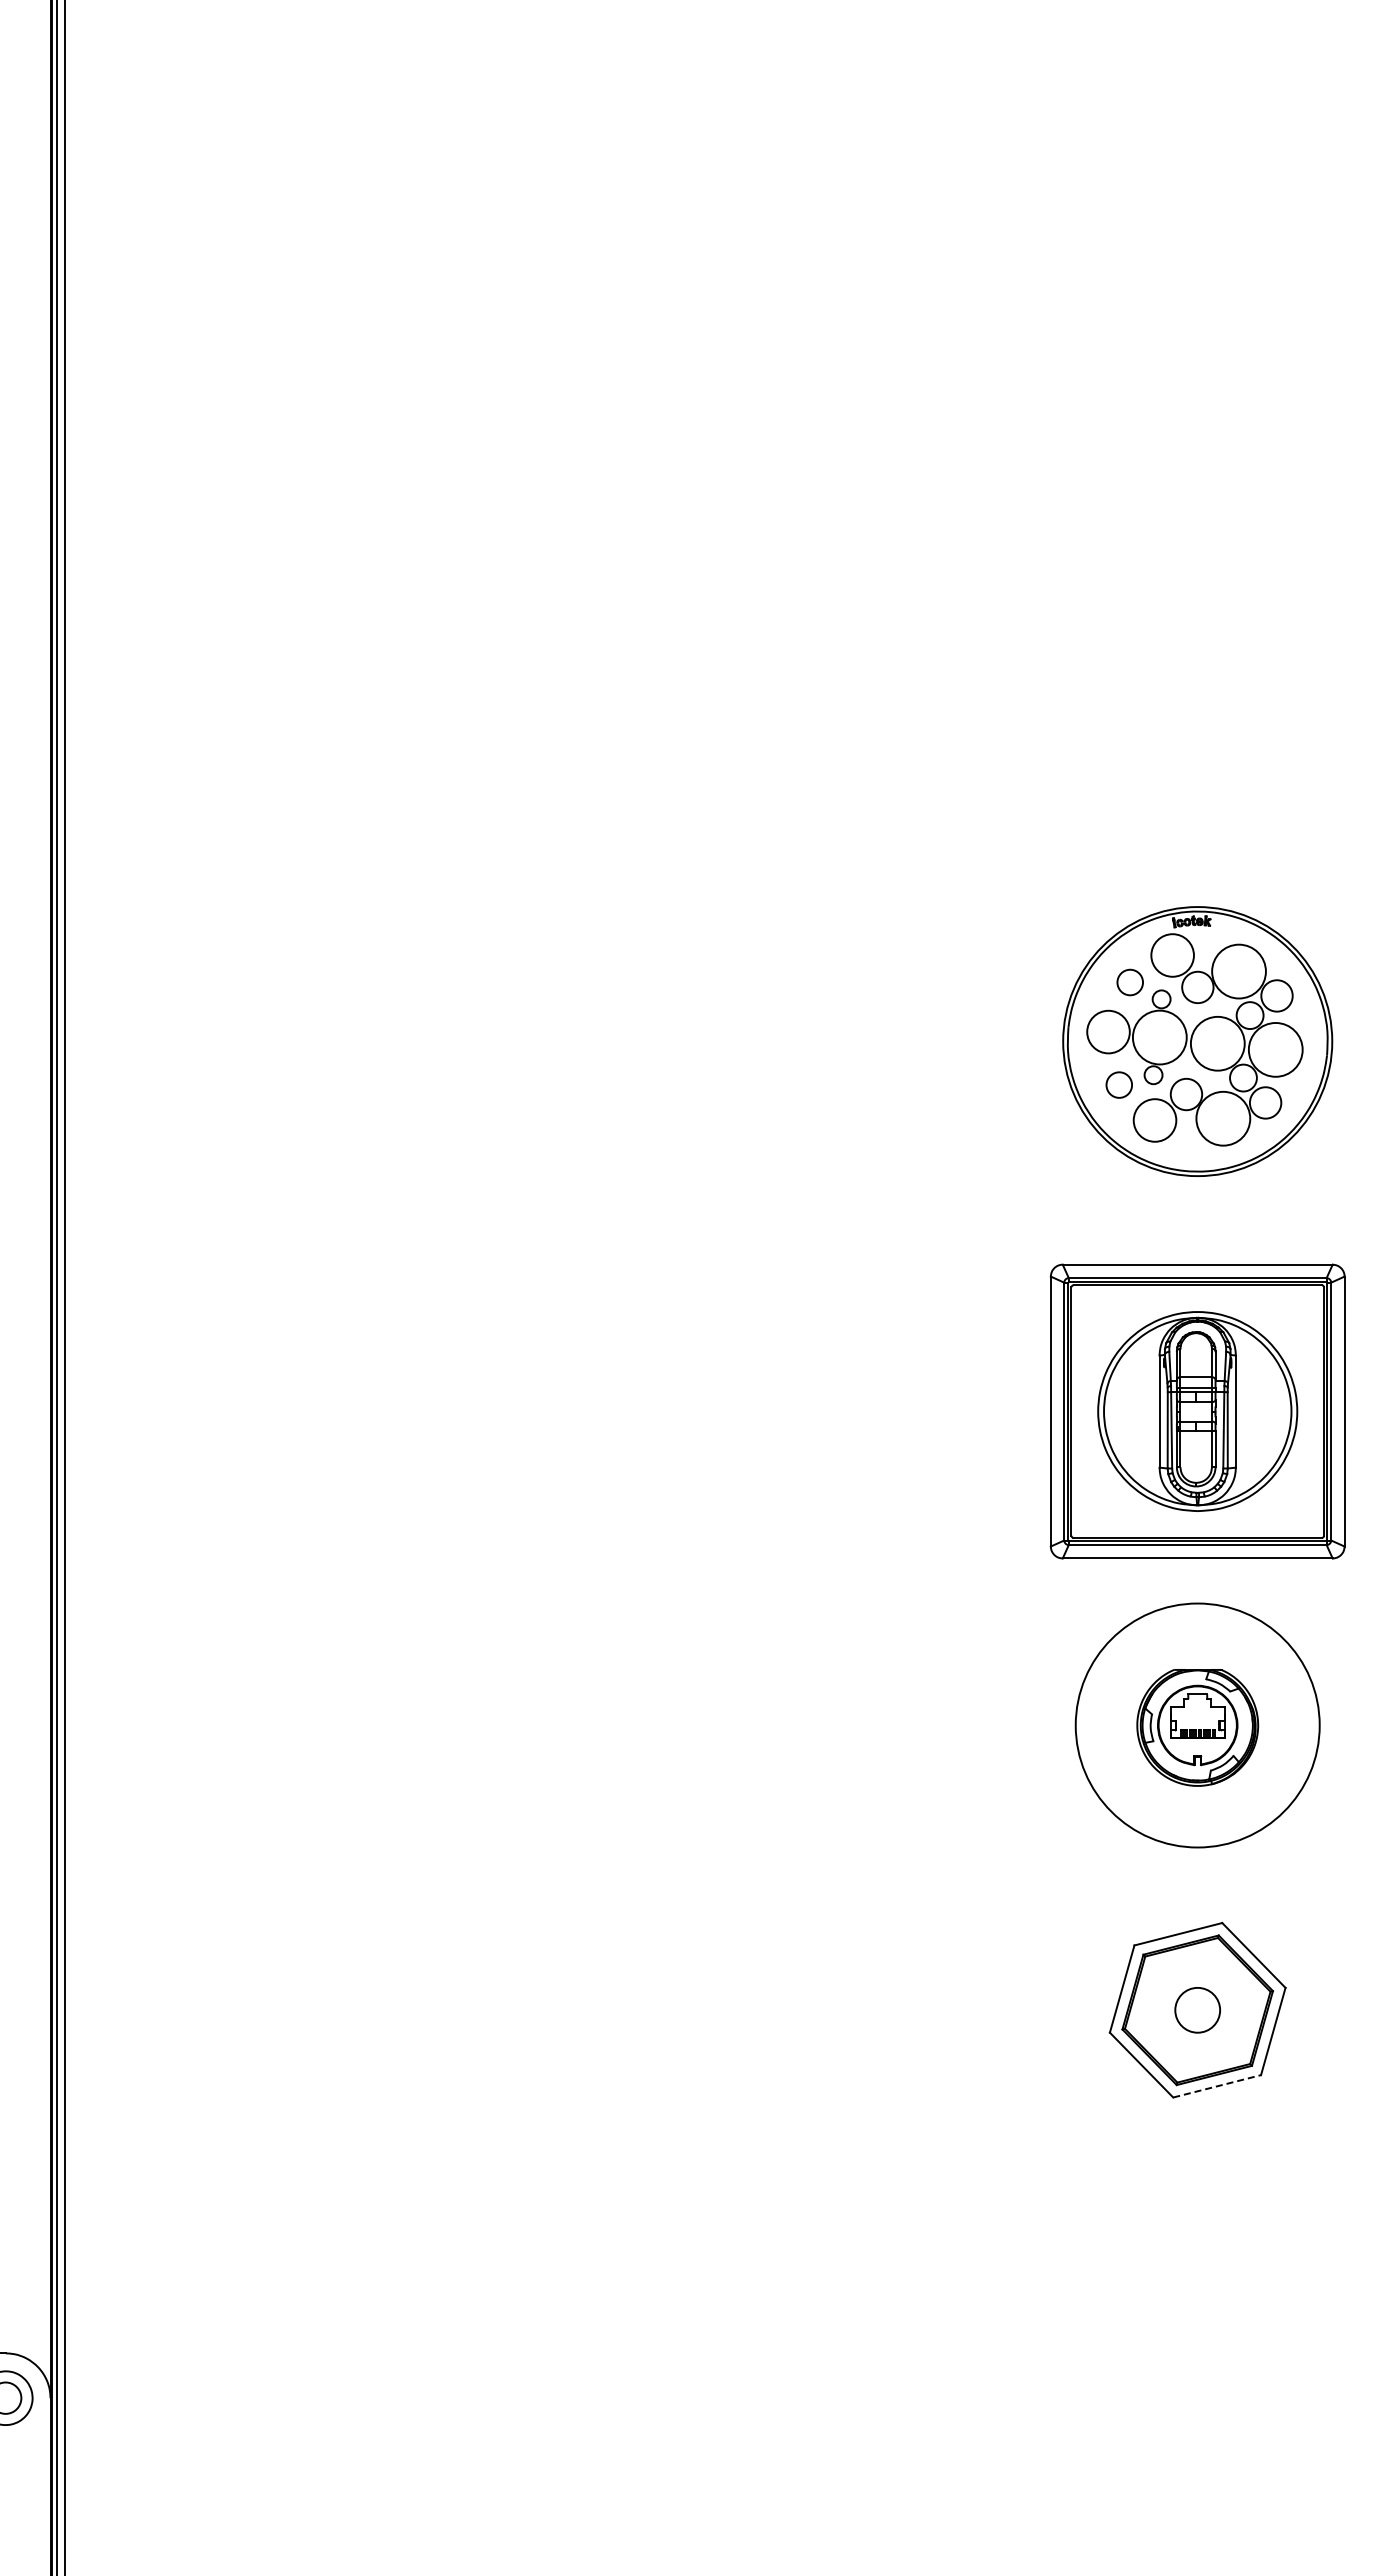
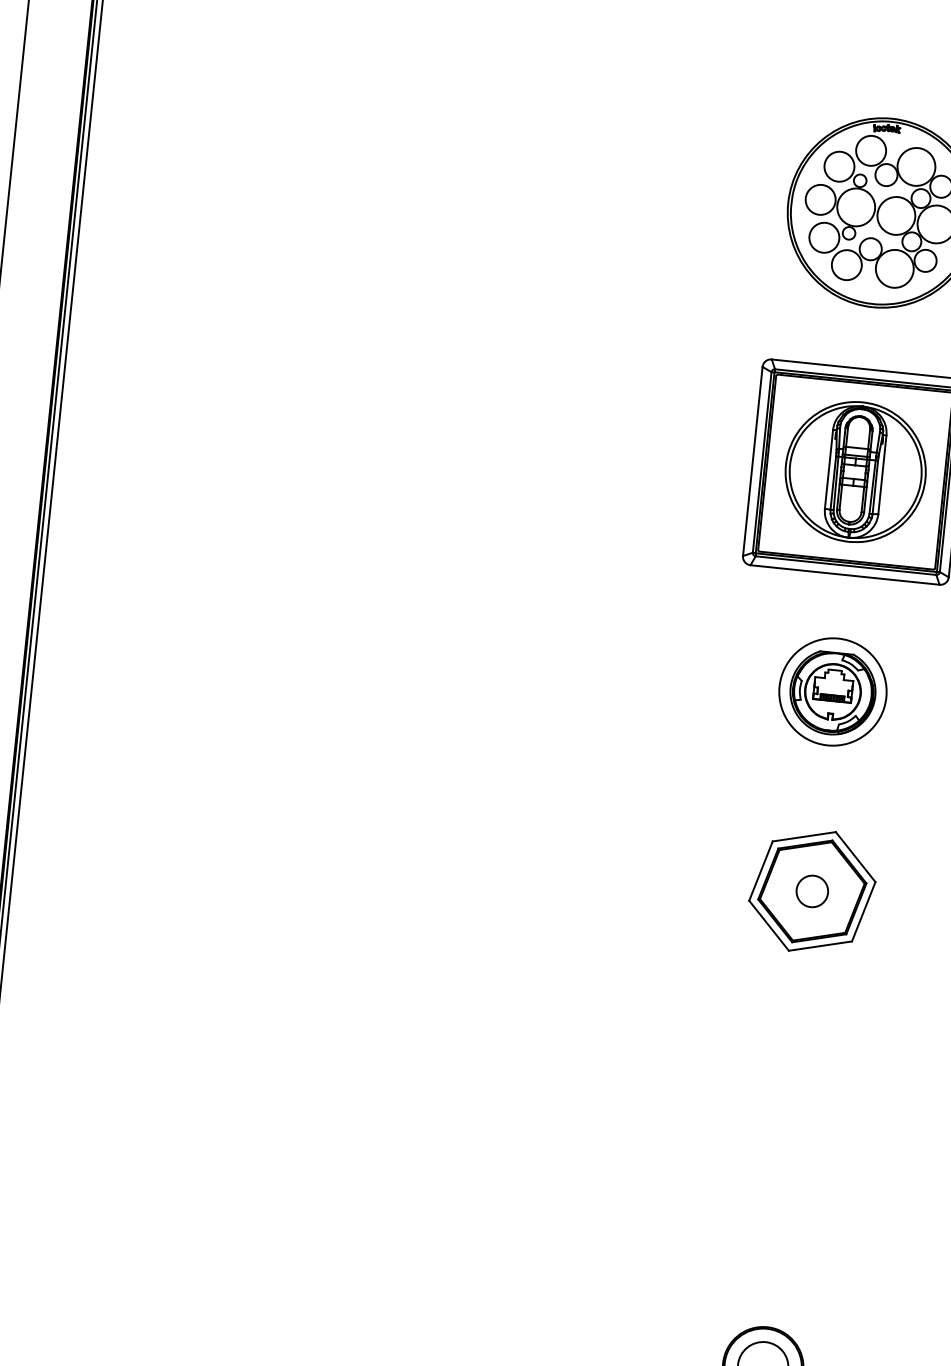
circle: (1129, 982) -> (838, 166), size x1.67
circle: (1118, 1084) -> (823, 237), size x1.67
circle: (1197, 1725) -> (832, 691), size x0.62
line: (1217, 2086) -> (820, 946), dashed -> solid

